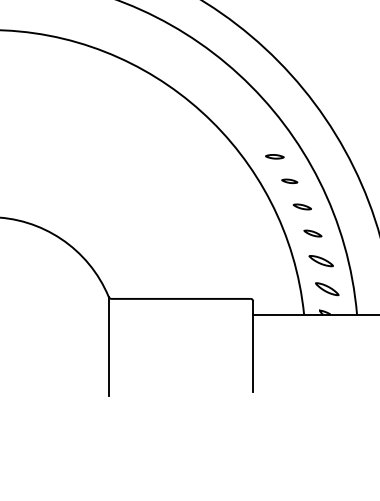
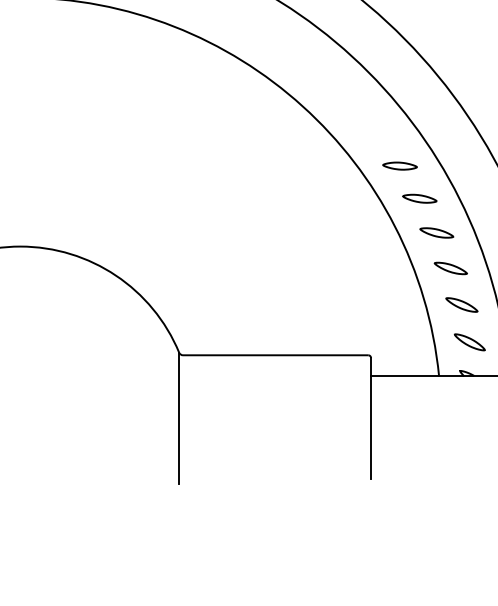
part: (274, 156) -> (399, 165), size x1.43
part: (289, 181) -> (419, 199), size x1.67
part: (302, 206) -> (436, 232), size x1.43
part: (312, 233) -> (450, 268), size x1.43

